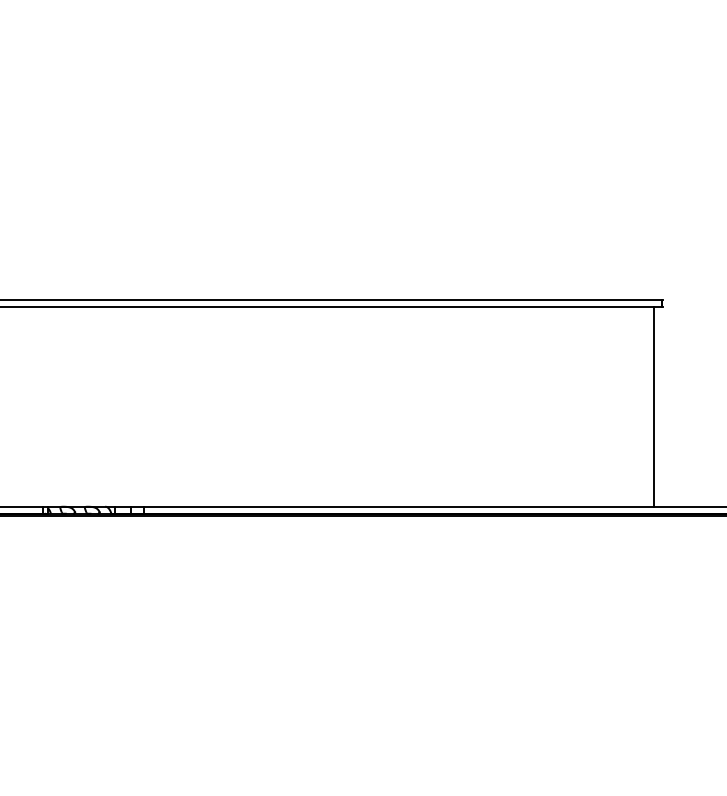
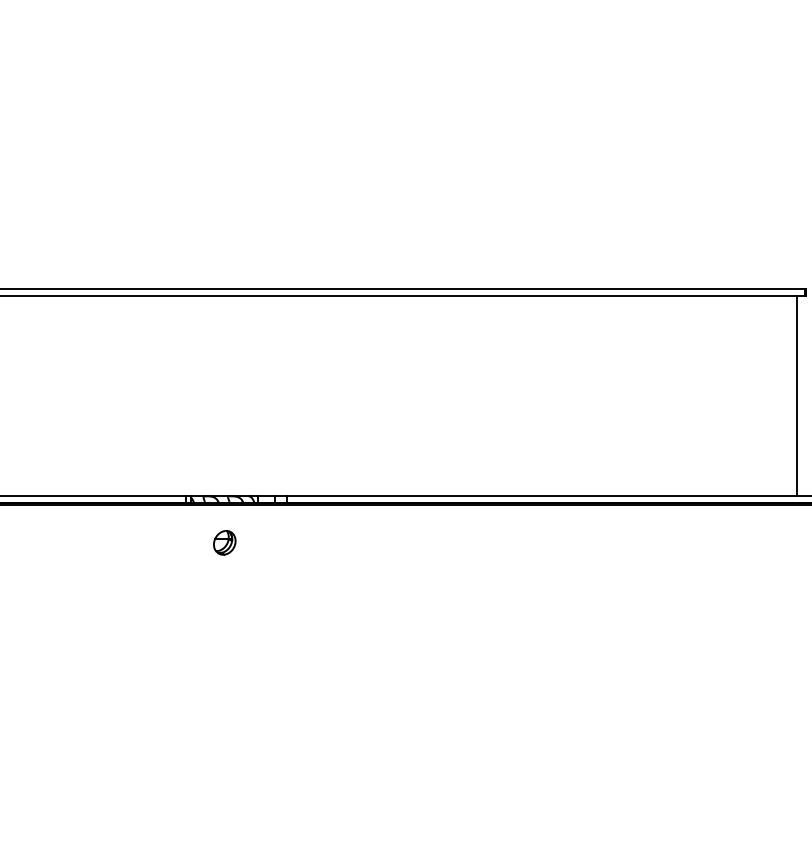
part: (81, 552) -> (224, 542), added

